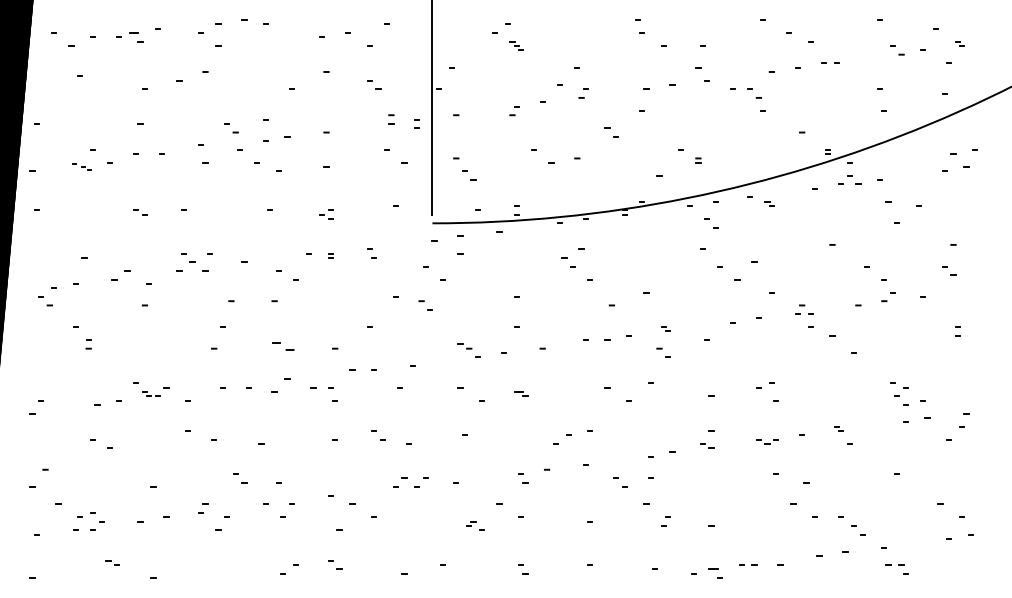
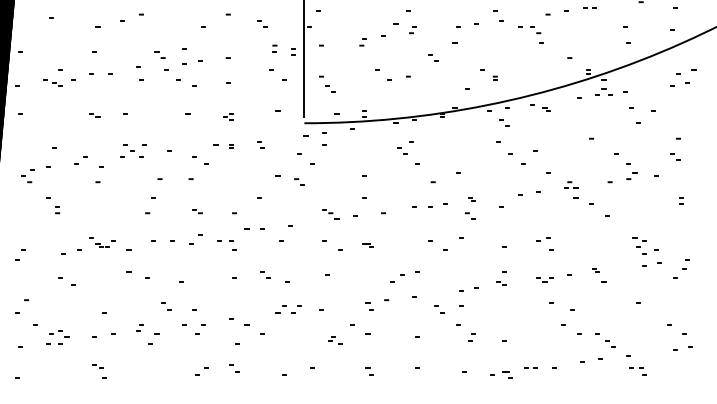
part: (81, 166) -> (52, 82), size x1.43
part: (283, 346) -> (197, 211), size x0.62
part: (112, 562) -> (97, 366), moved

